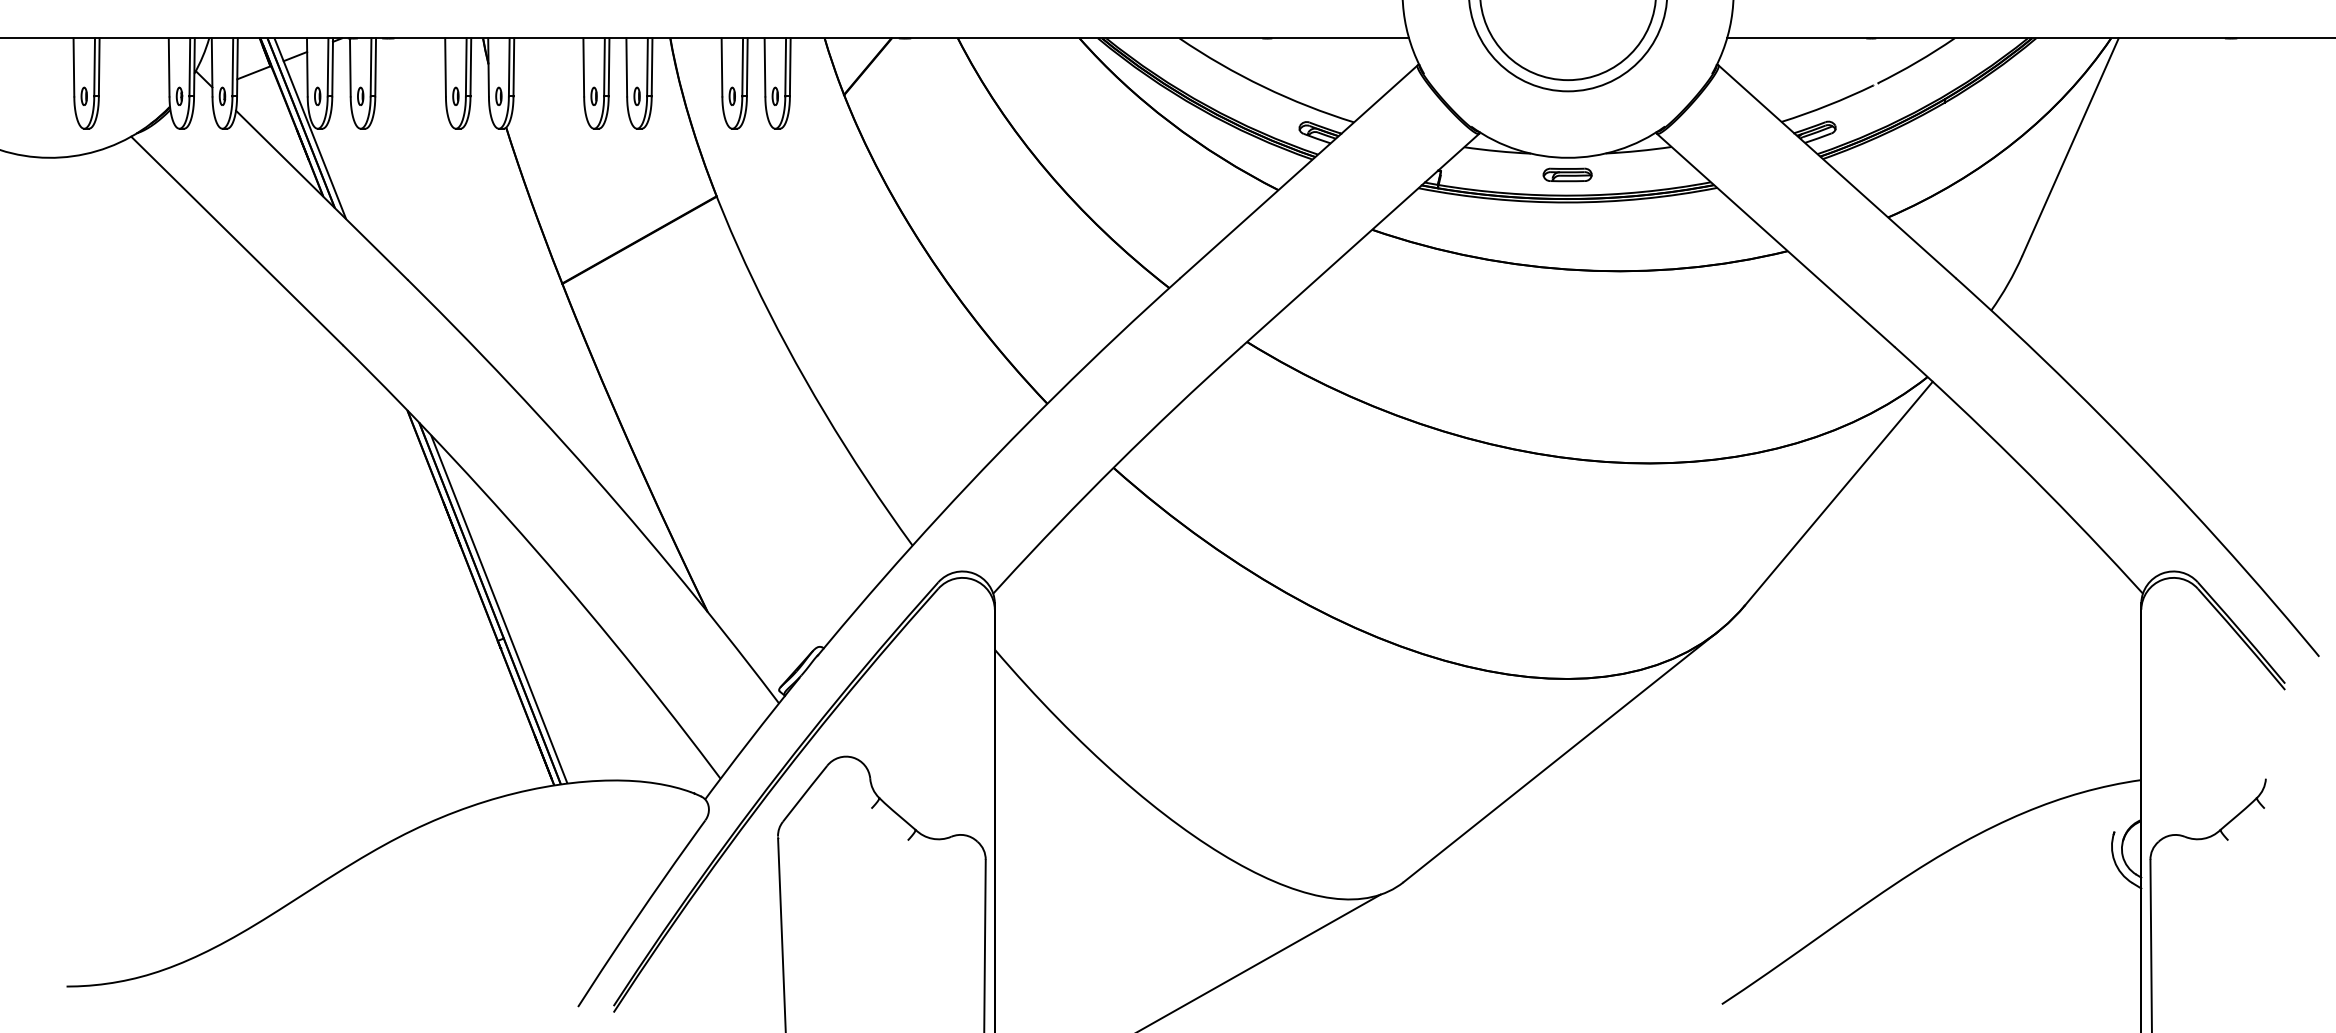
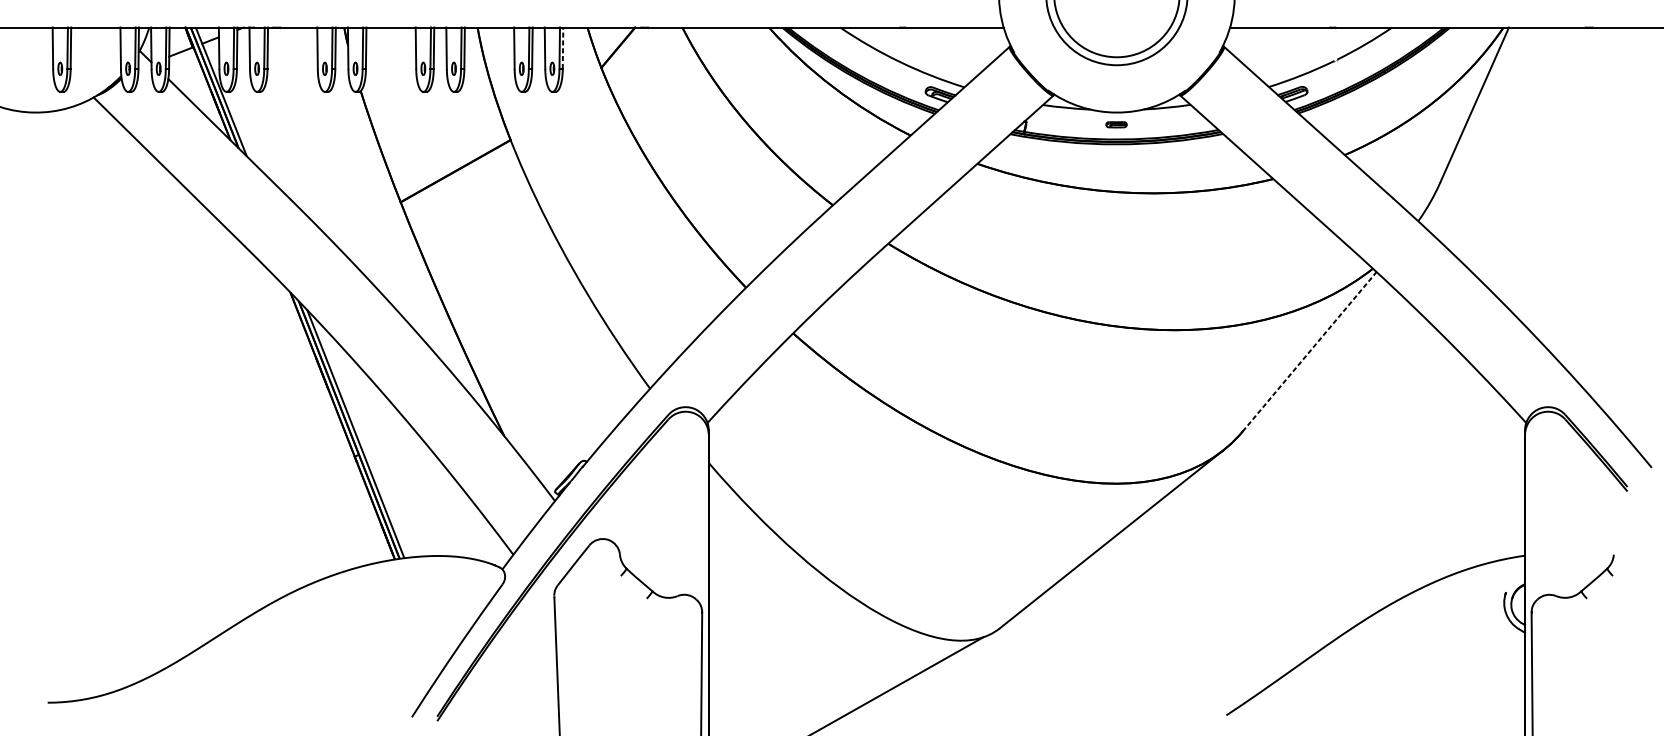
line: (790, 66) -> (563, 47), solid -> dashed
part: (1567, 174) -> (1116, 124), size x0.6
line: (1839, 493) -> (1310, 351), solid -> dashed

